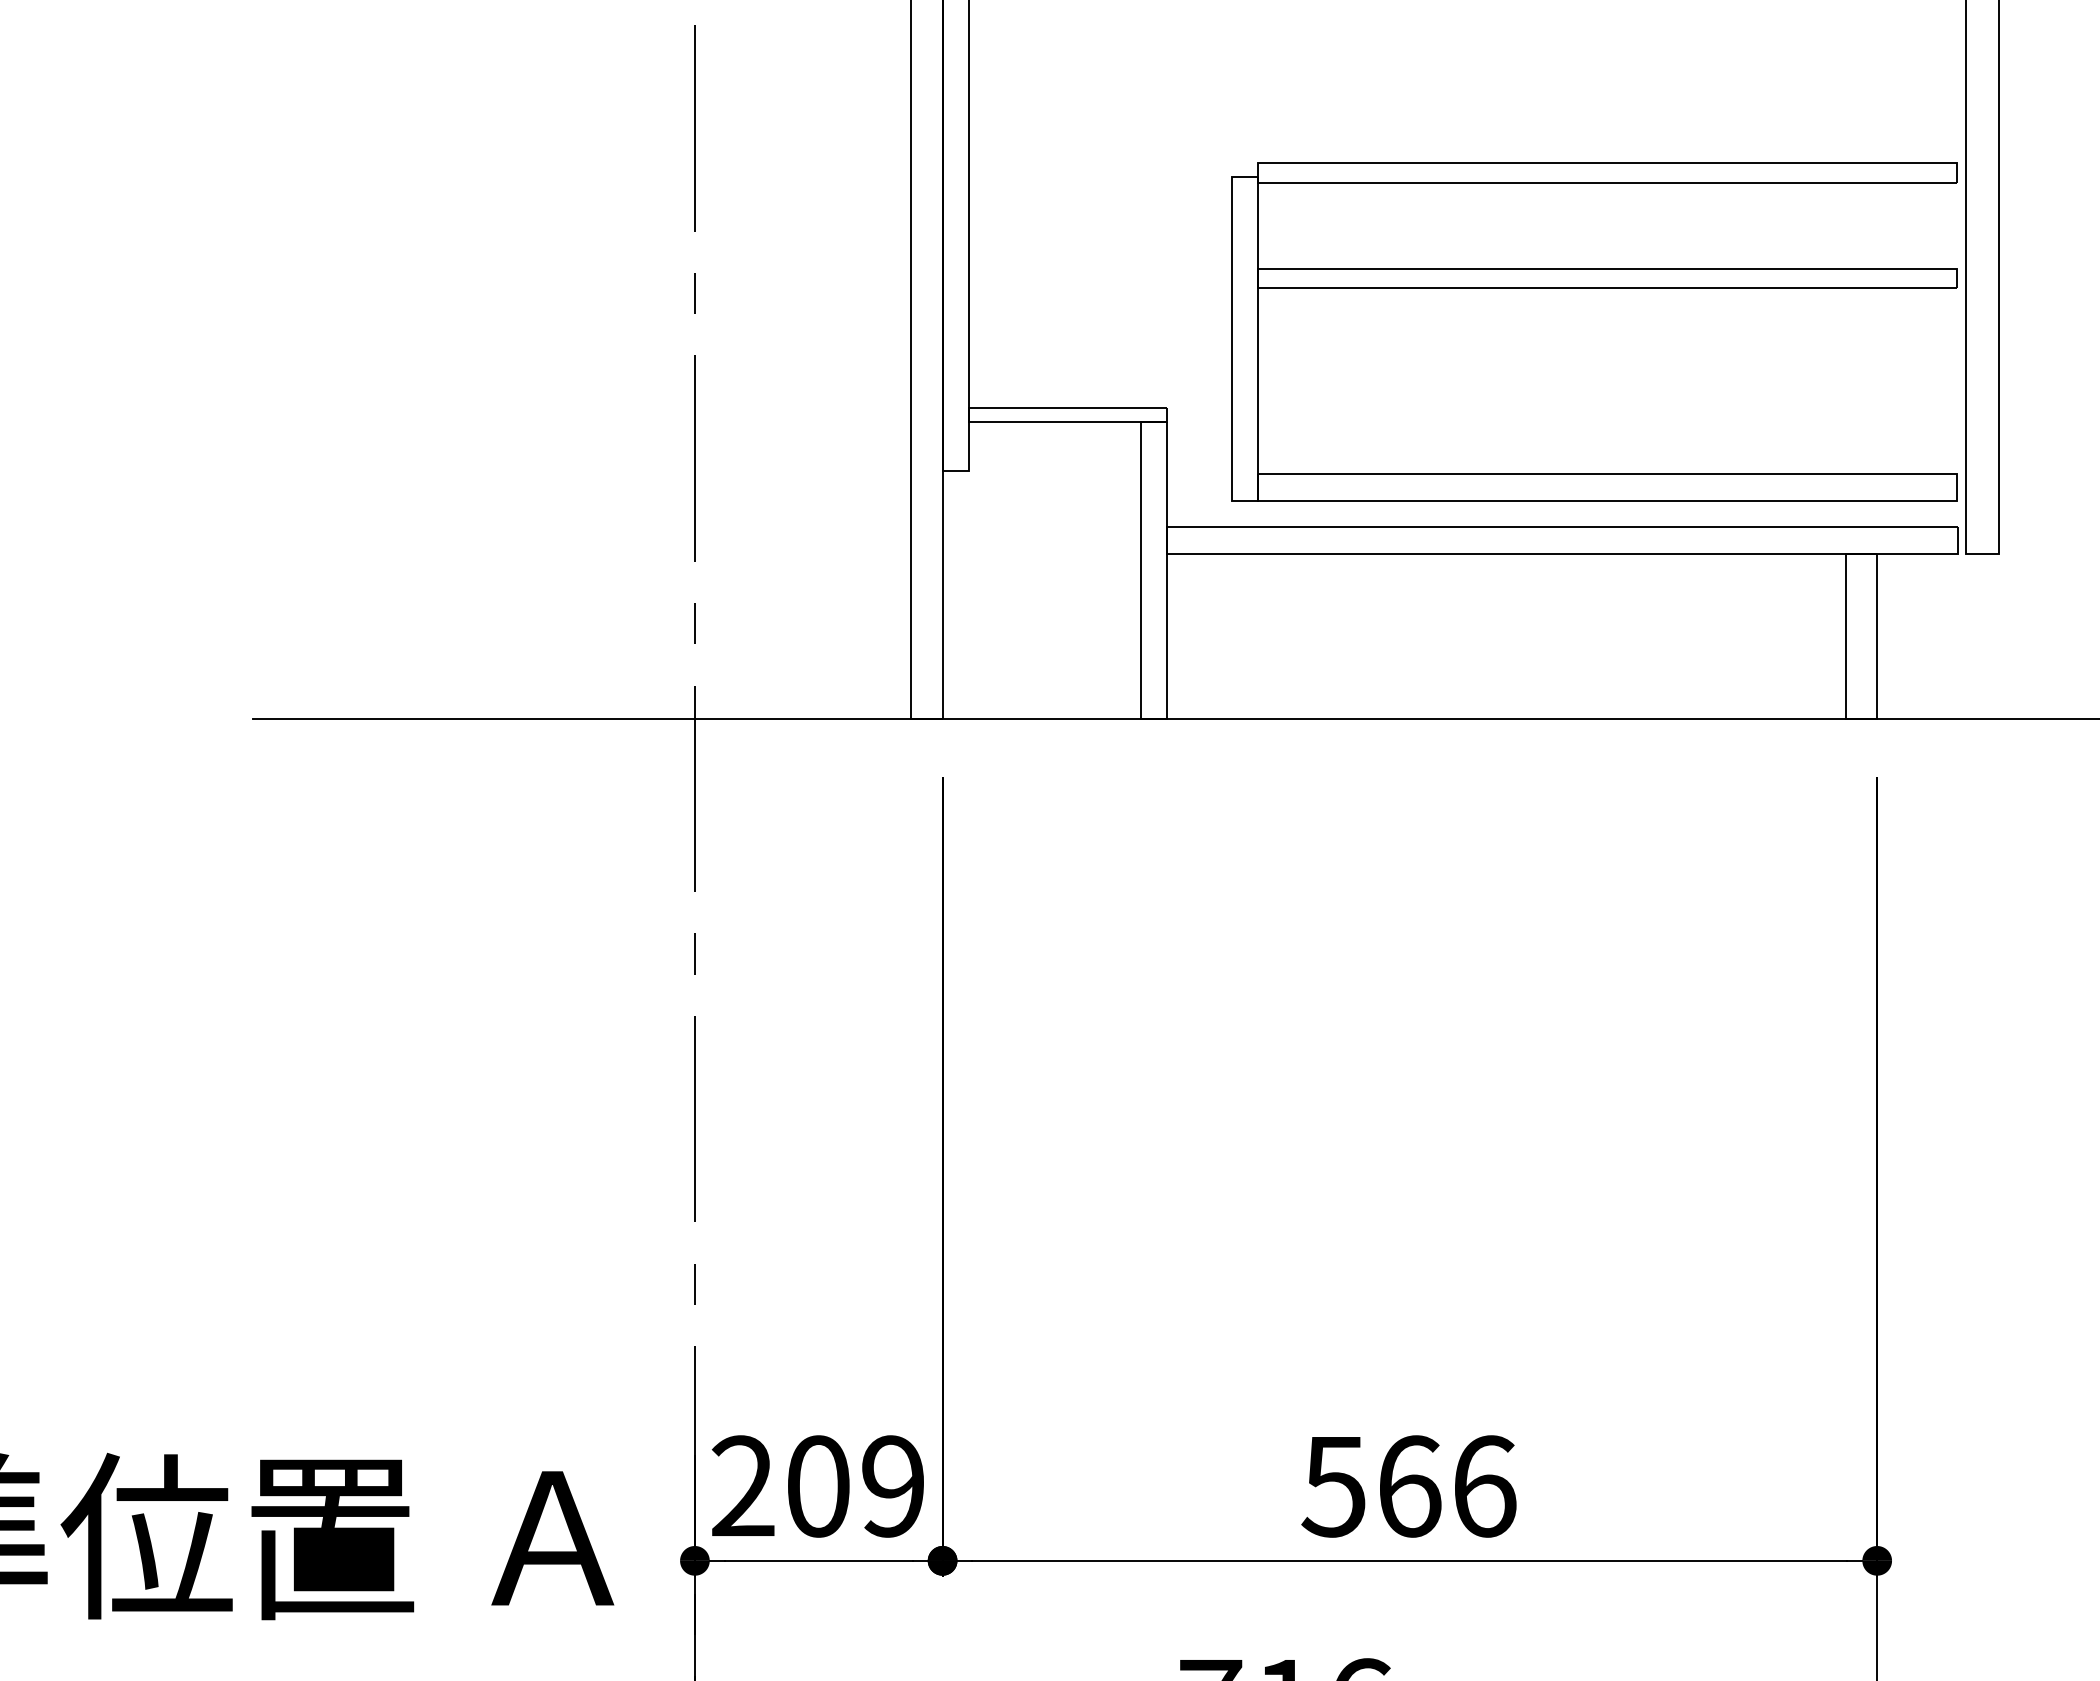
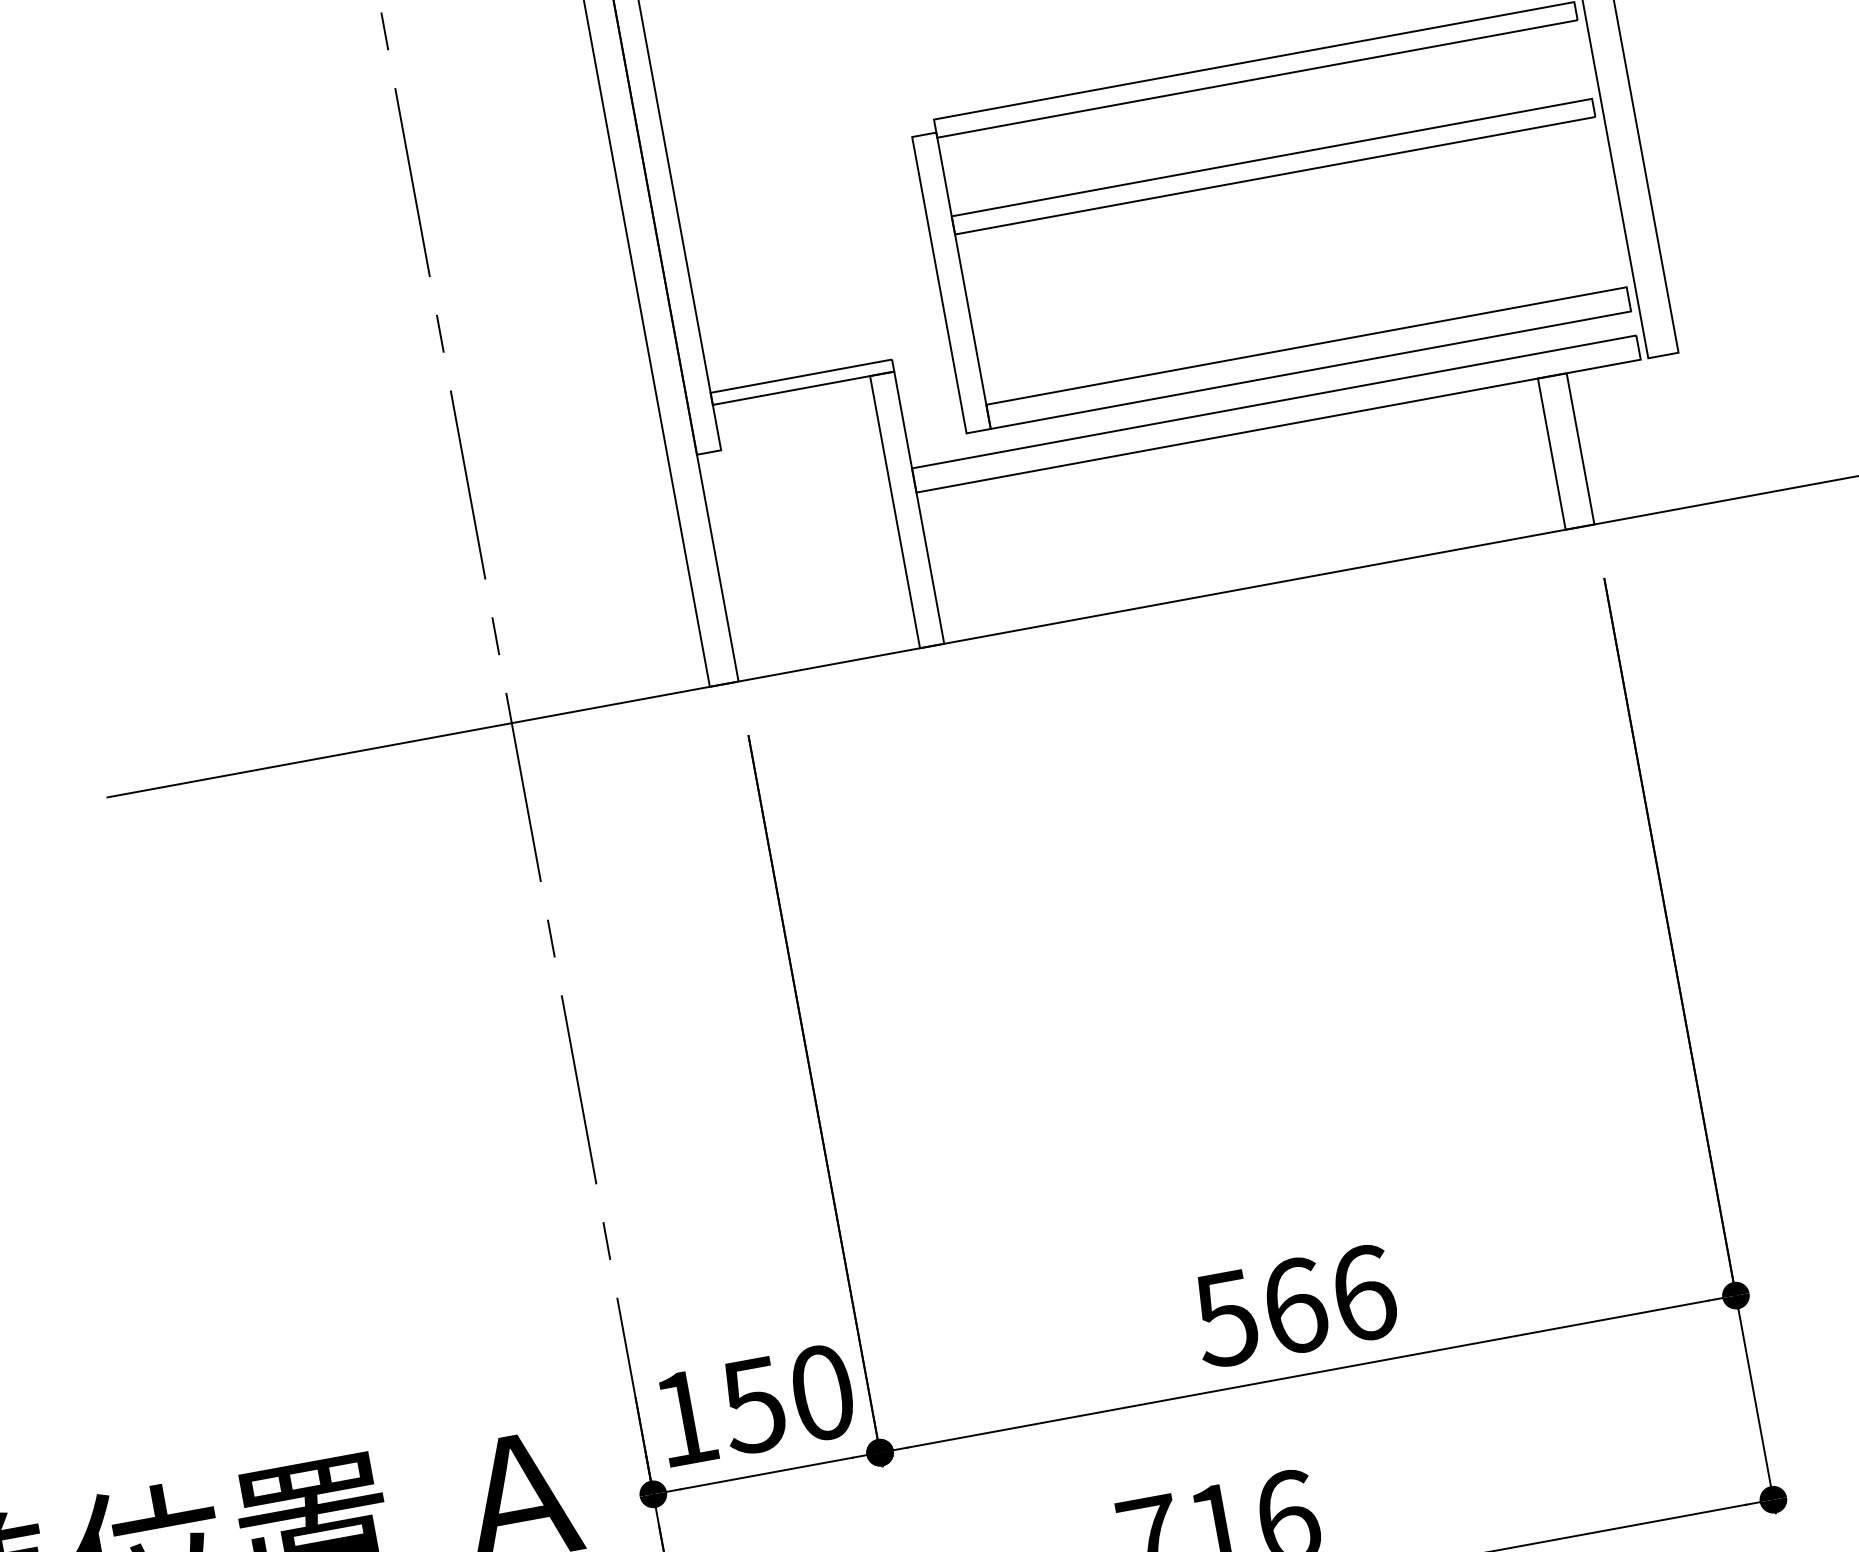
text: (817, 1486) -> (753, 1405), 209 -> 150

